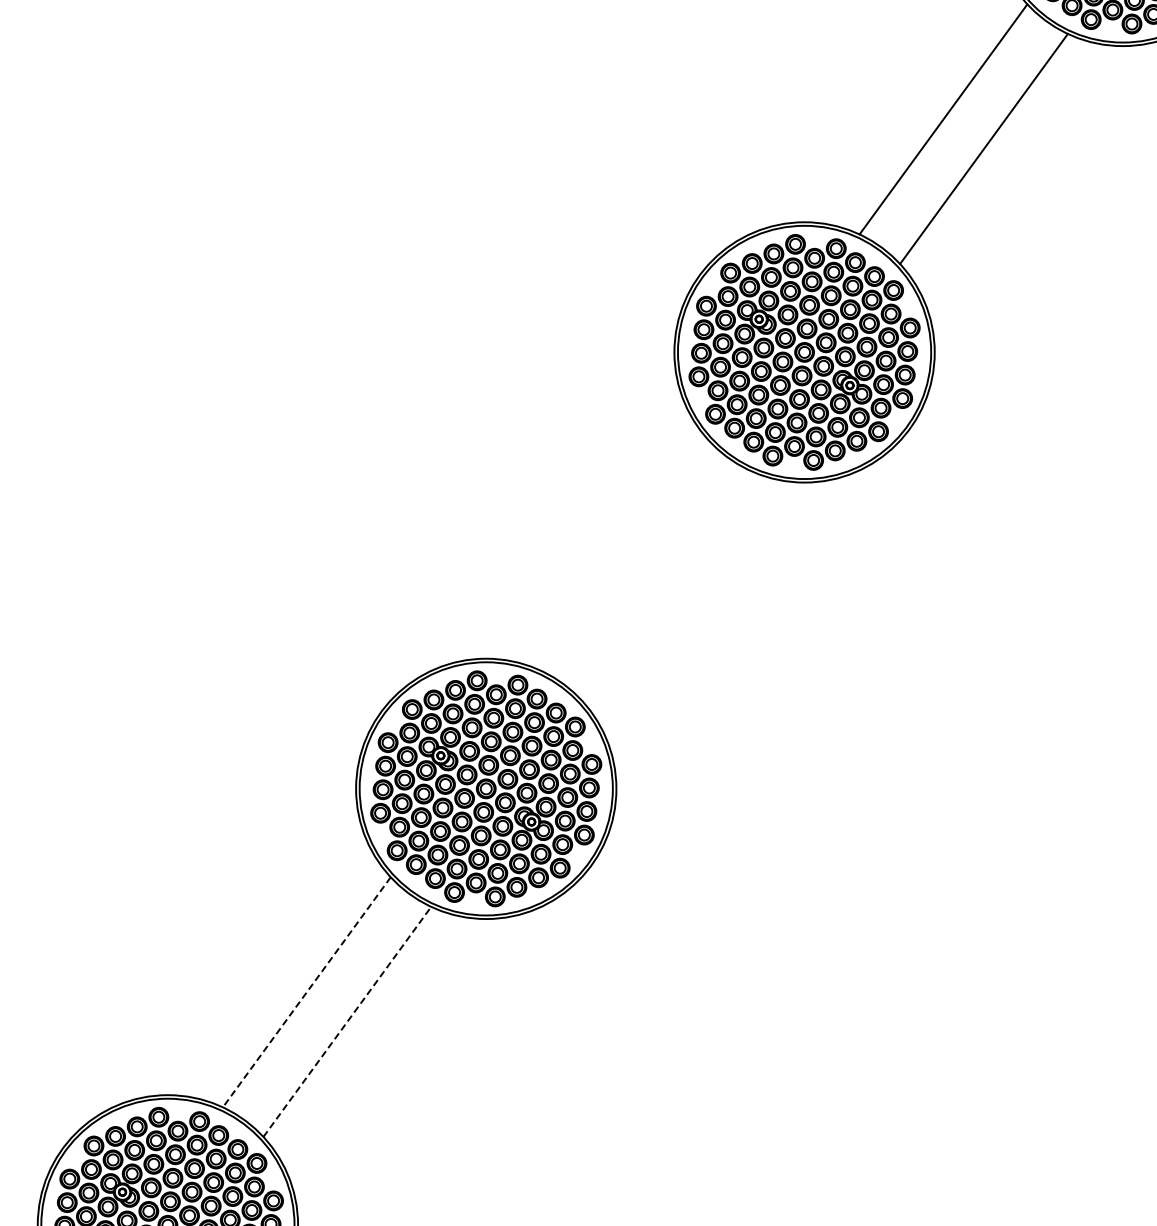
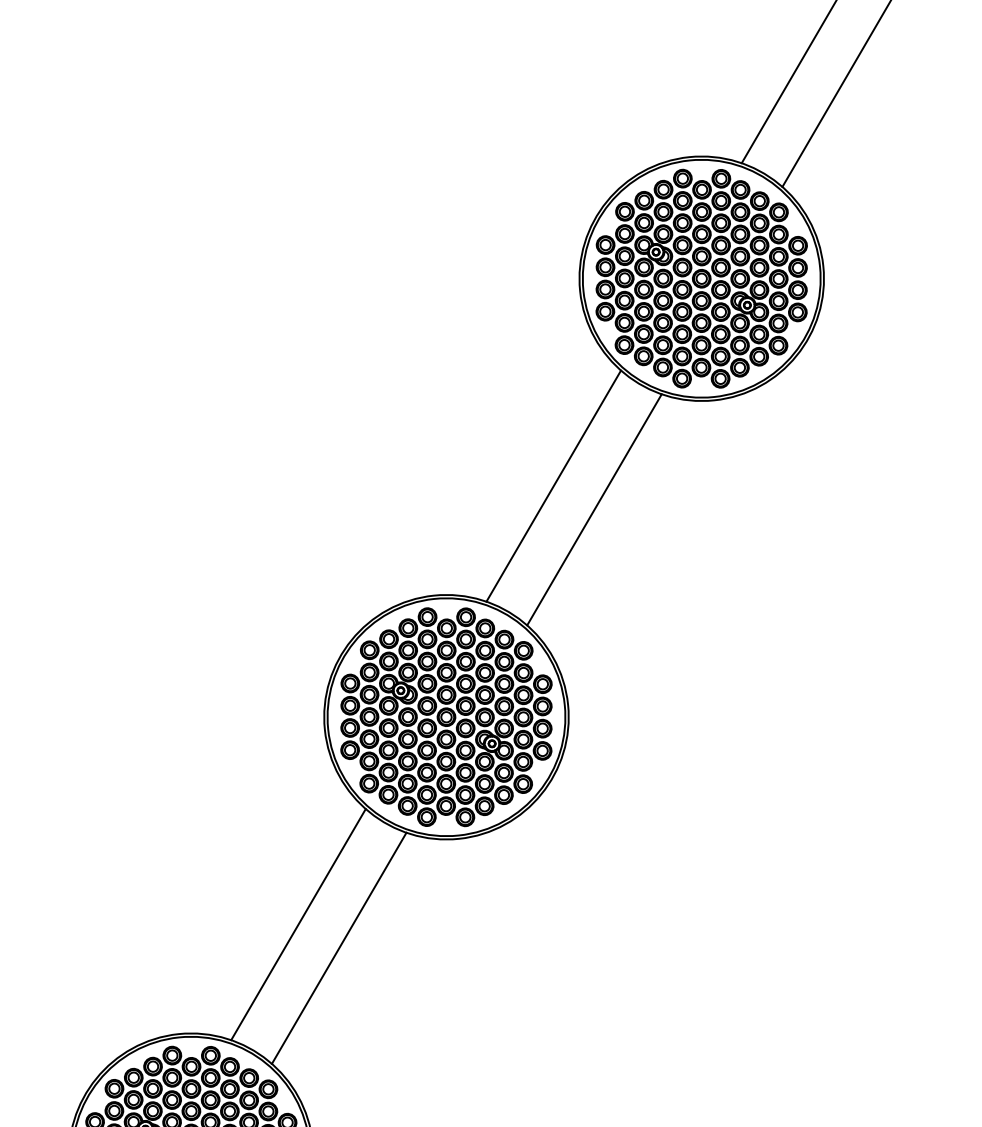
line: (625, 555) -> (554, 485), added
line: (665, 585) -> (594, 509), added
line: (306, 992) -> (298, 924), dashed -> solid
line: (347, 1021) -> (339, 947), dashed -> solid

